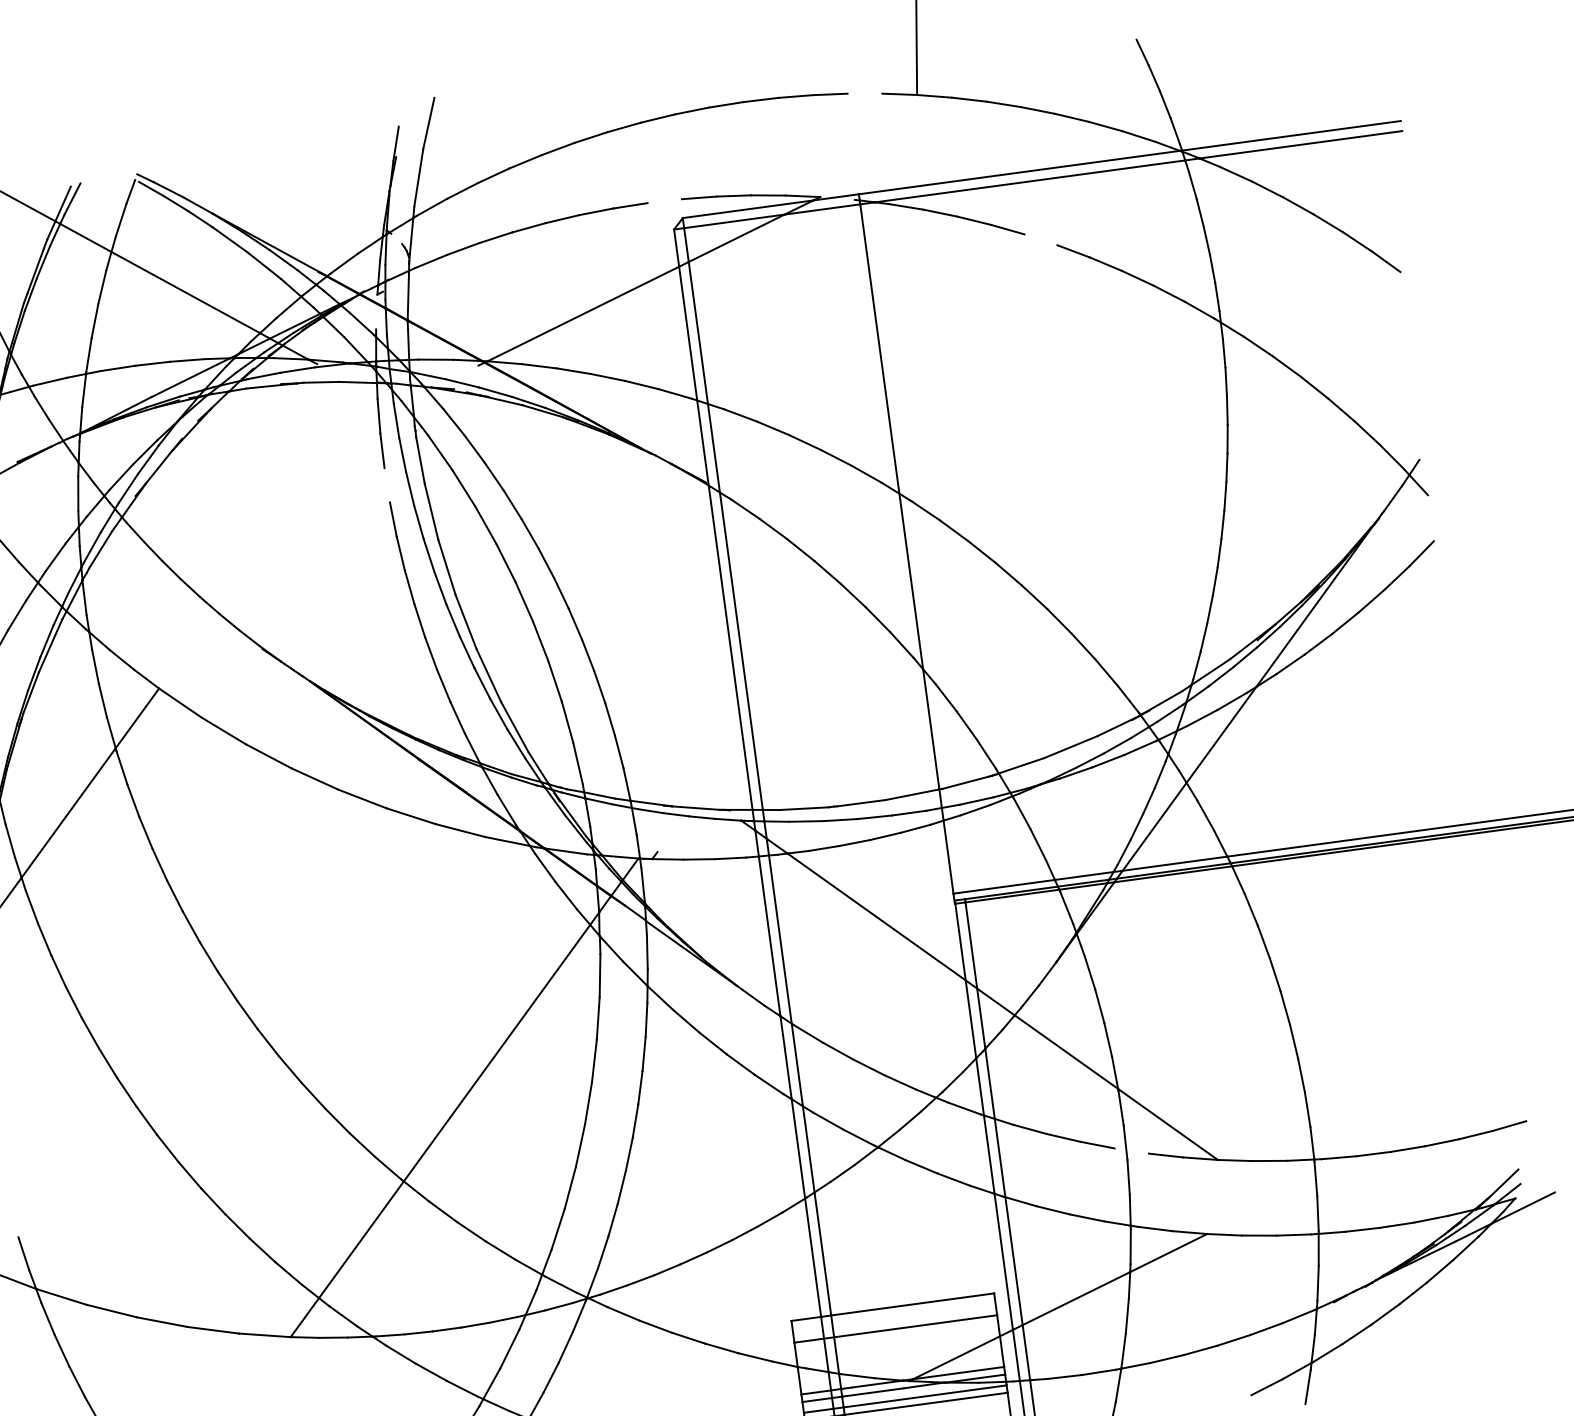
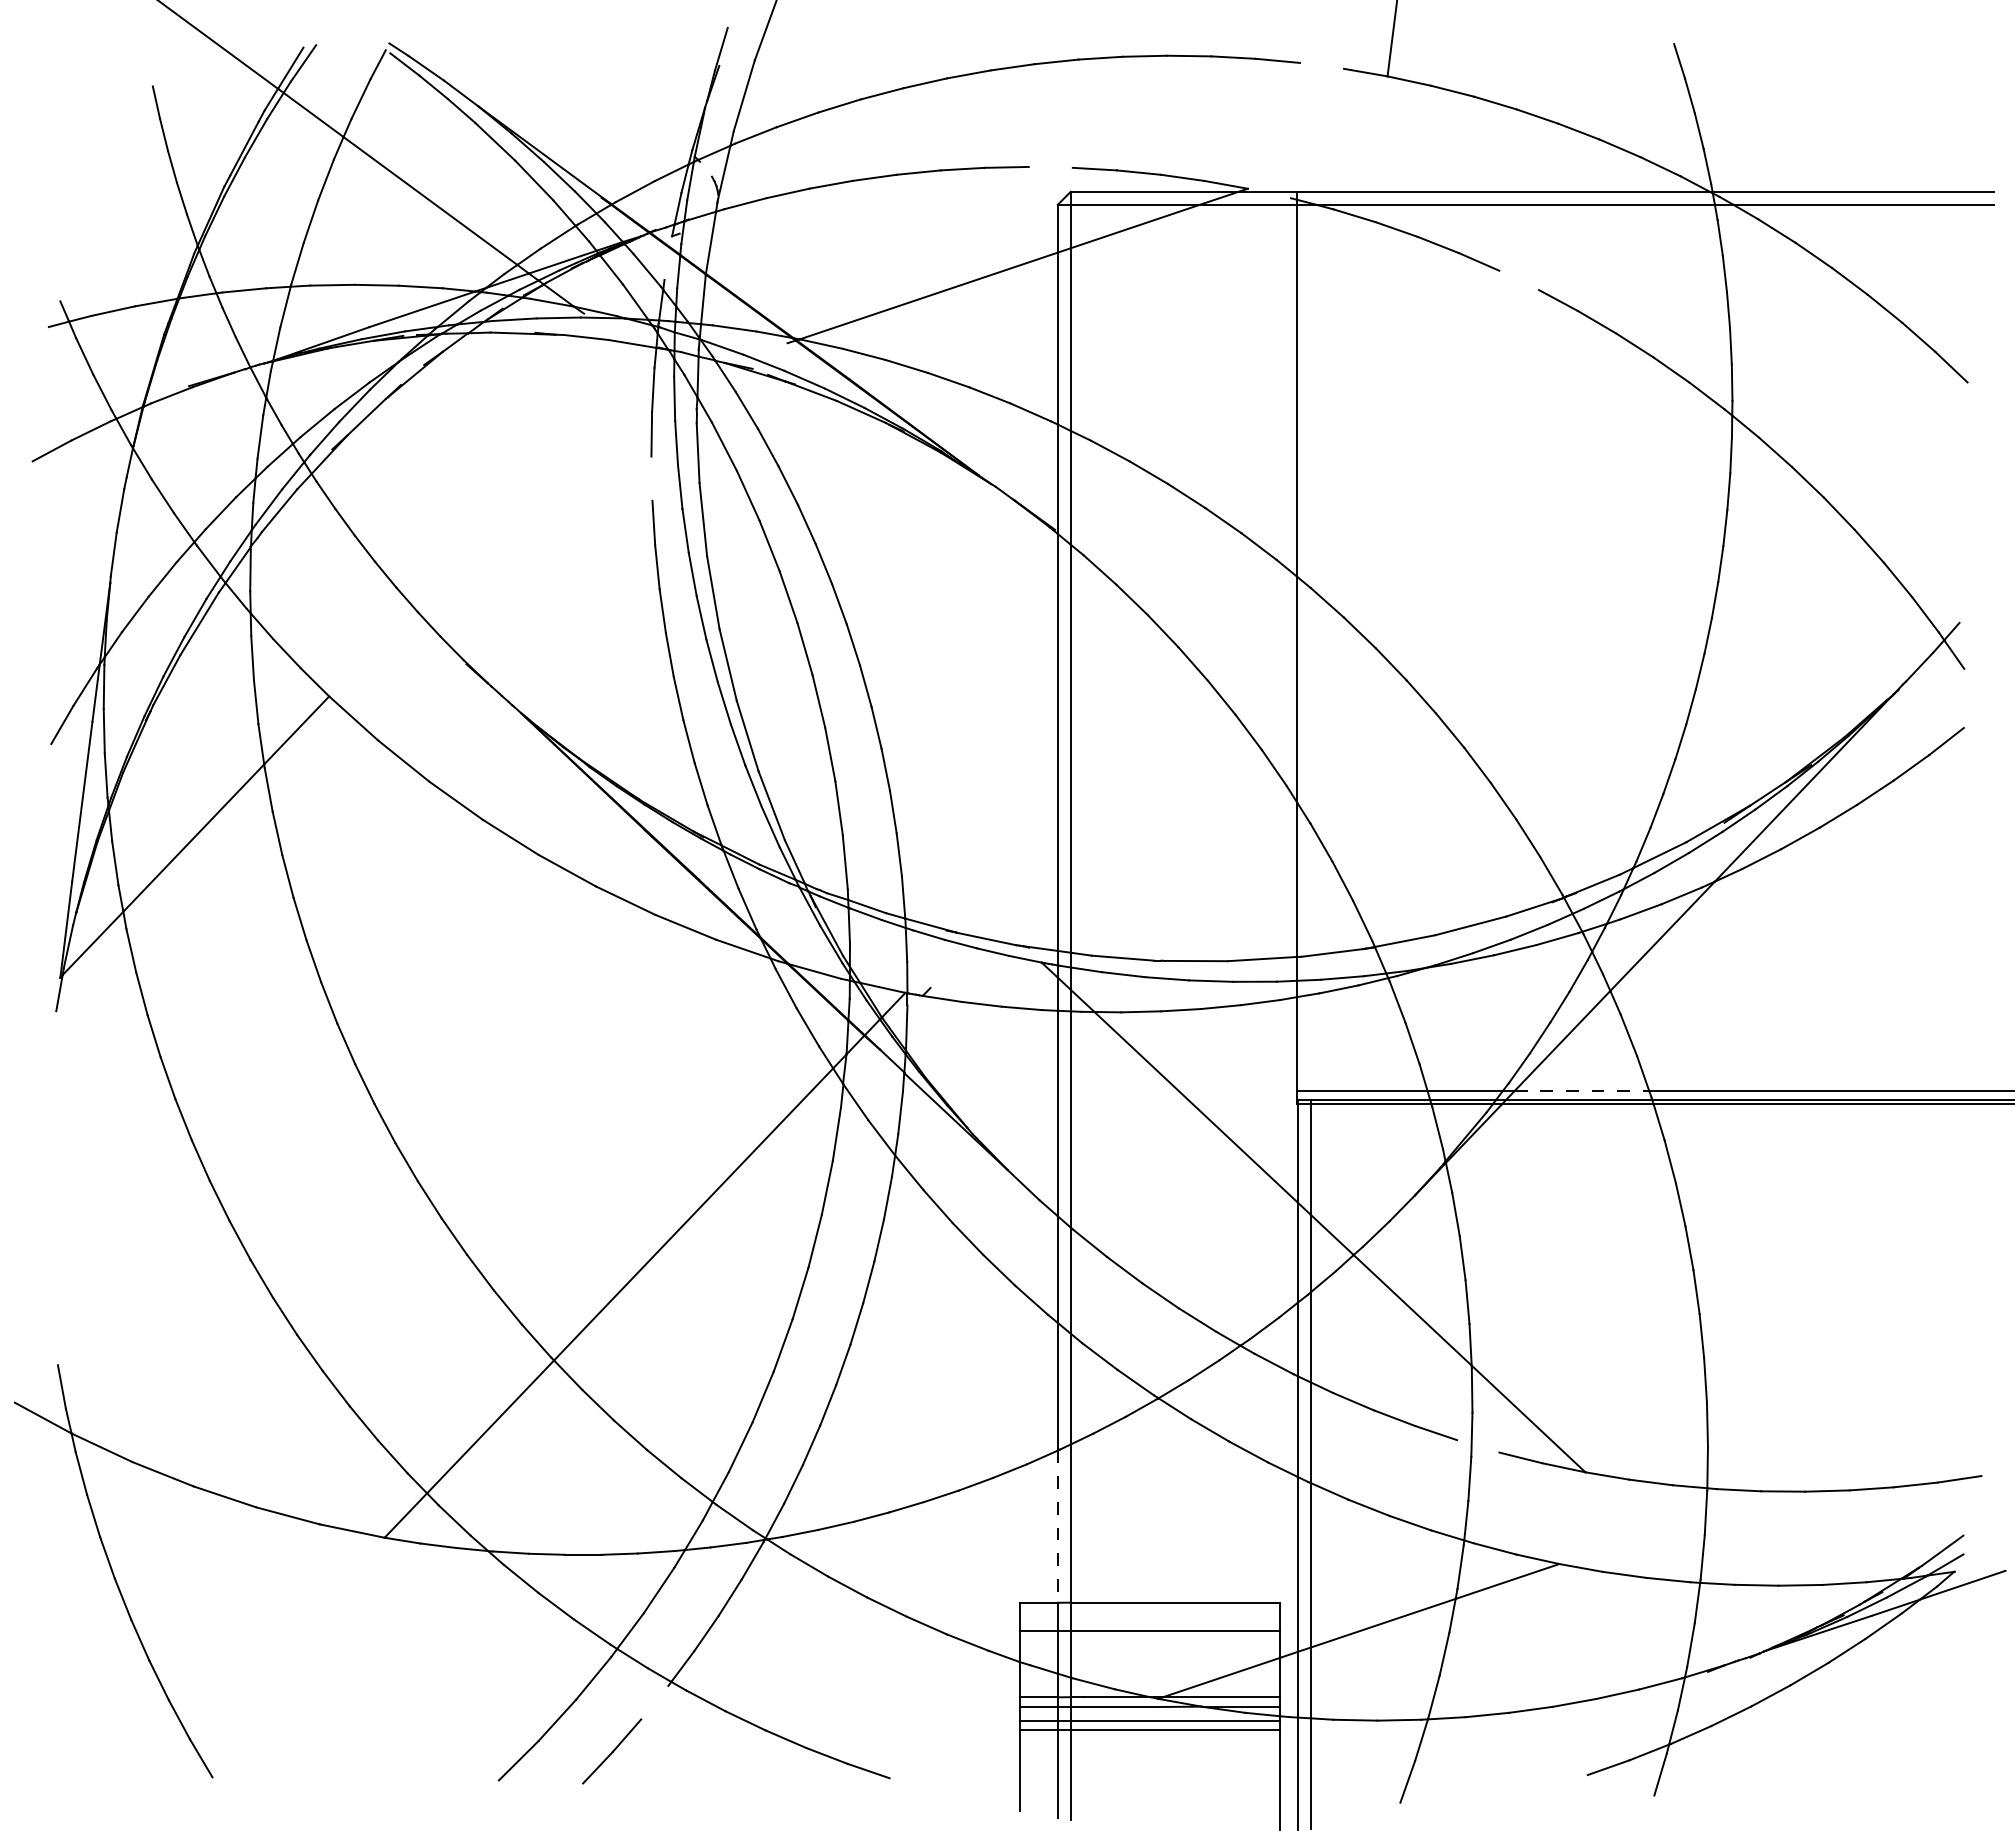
line: (1175, 863) -> (1582, 1090), solid -> dashed
line: (812, 1258) -> (1057, 1527), solid -> dashed

